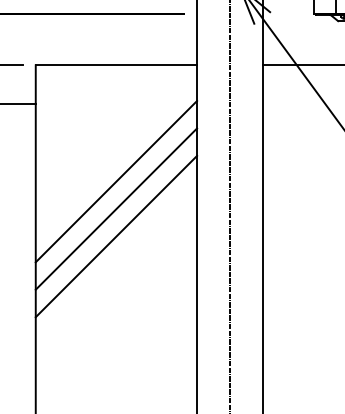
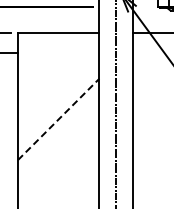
line: (116, 181) -> (58, 91), removed
line: (116, 208) -> (58, 105), removed
line: (116, 236) -> (58, 119), solid -> dashed

